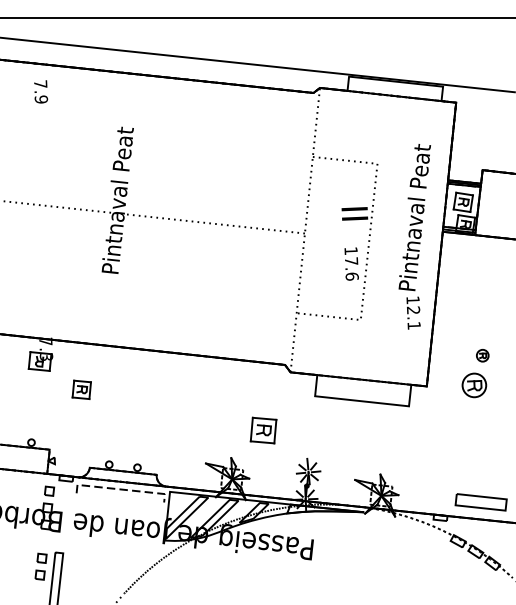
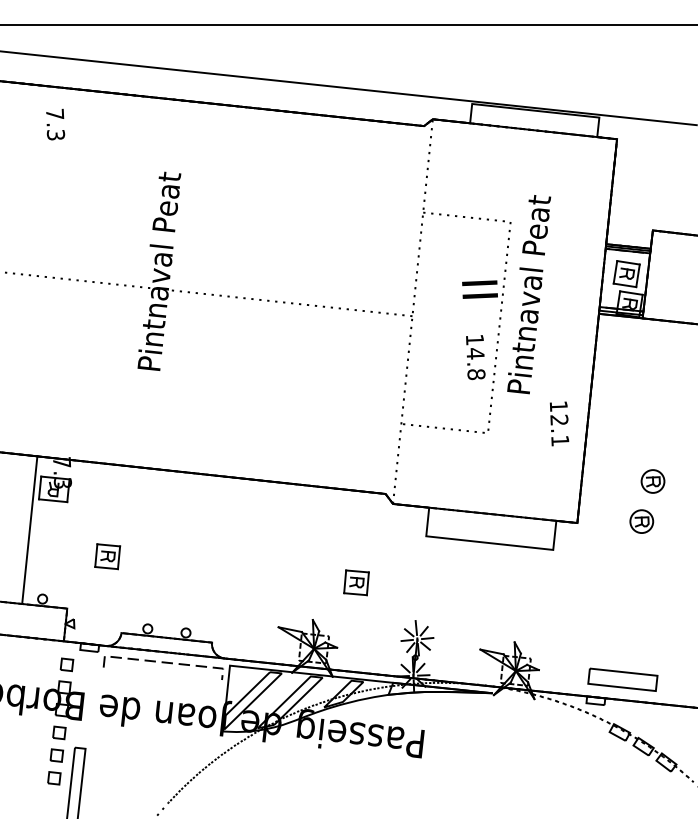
text: (41, 99) -> (55, 134), 7.9 -> 7.3
text: (415, 217) -> (529, 294), moved
text: (351, 269) -> (475, 364), 17.6 -> 14.8
part: (482, 355) -> (652, 481), size x1.43
part: (474, 385) -> (641, 521), size x0.71
part: (81, 389) -> (107, 556), moved
line: (21, 391) -> (29, 530), added
part: (263, 430) -> (356, 582), size x0.71
part: (480, 502) -> (622, 679), moved
part: (43, 541) -> (59, 732), added

